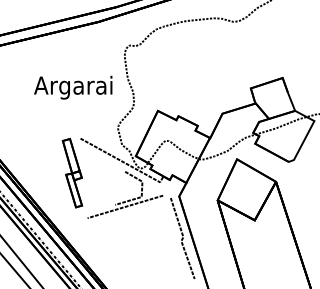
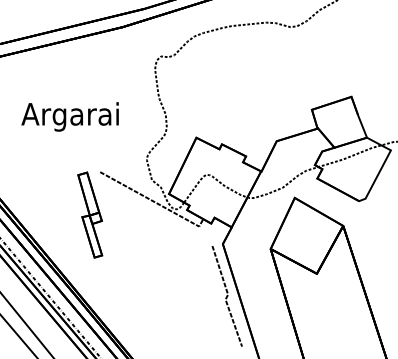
text: (72, 87) -> (69, 116), moved
part: (128, 200) -> (159, 248), removed

